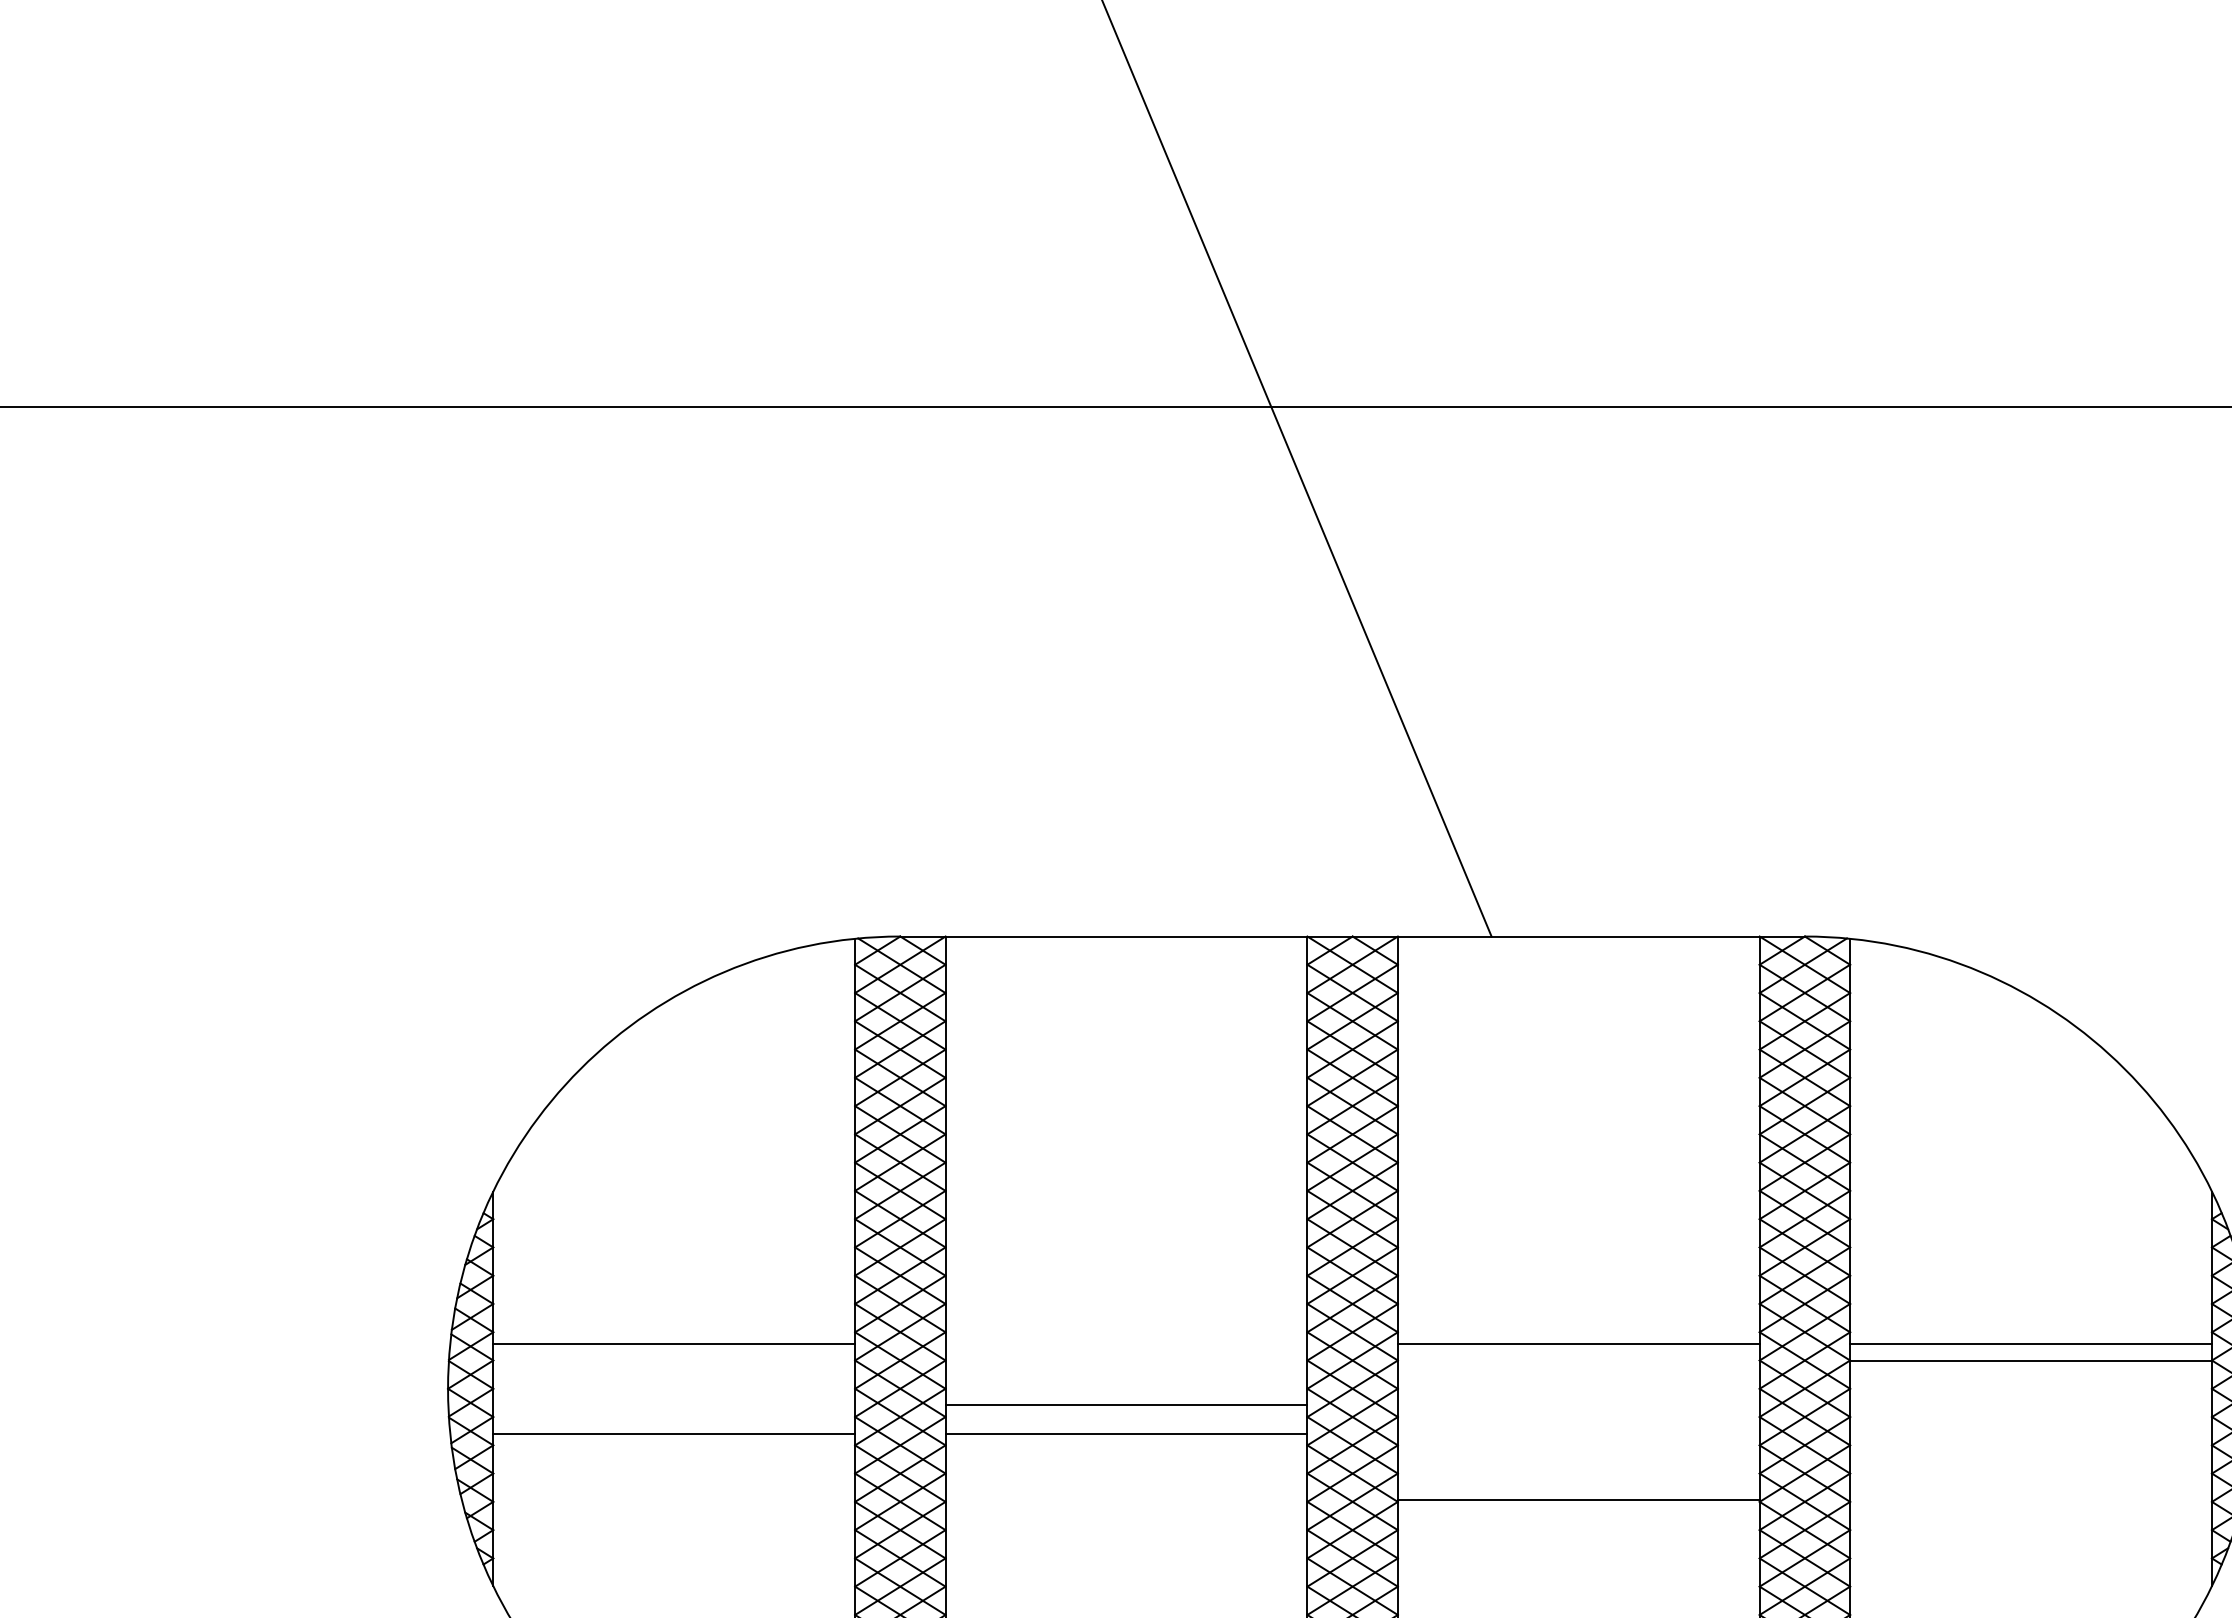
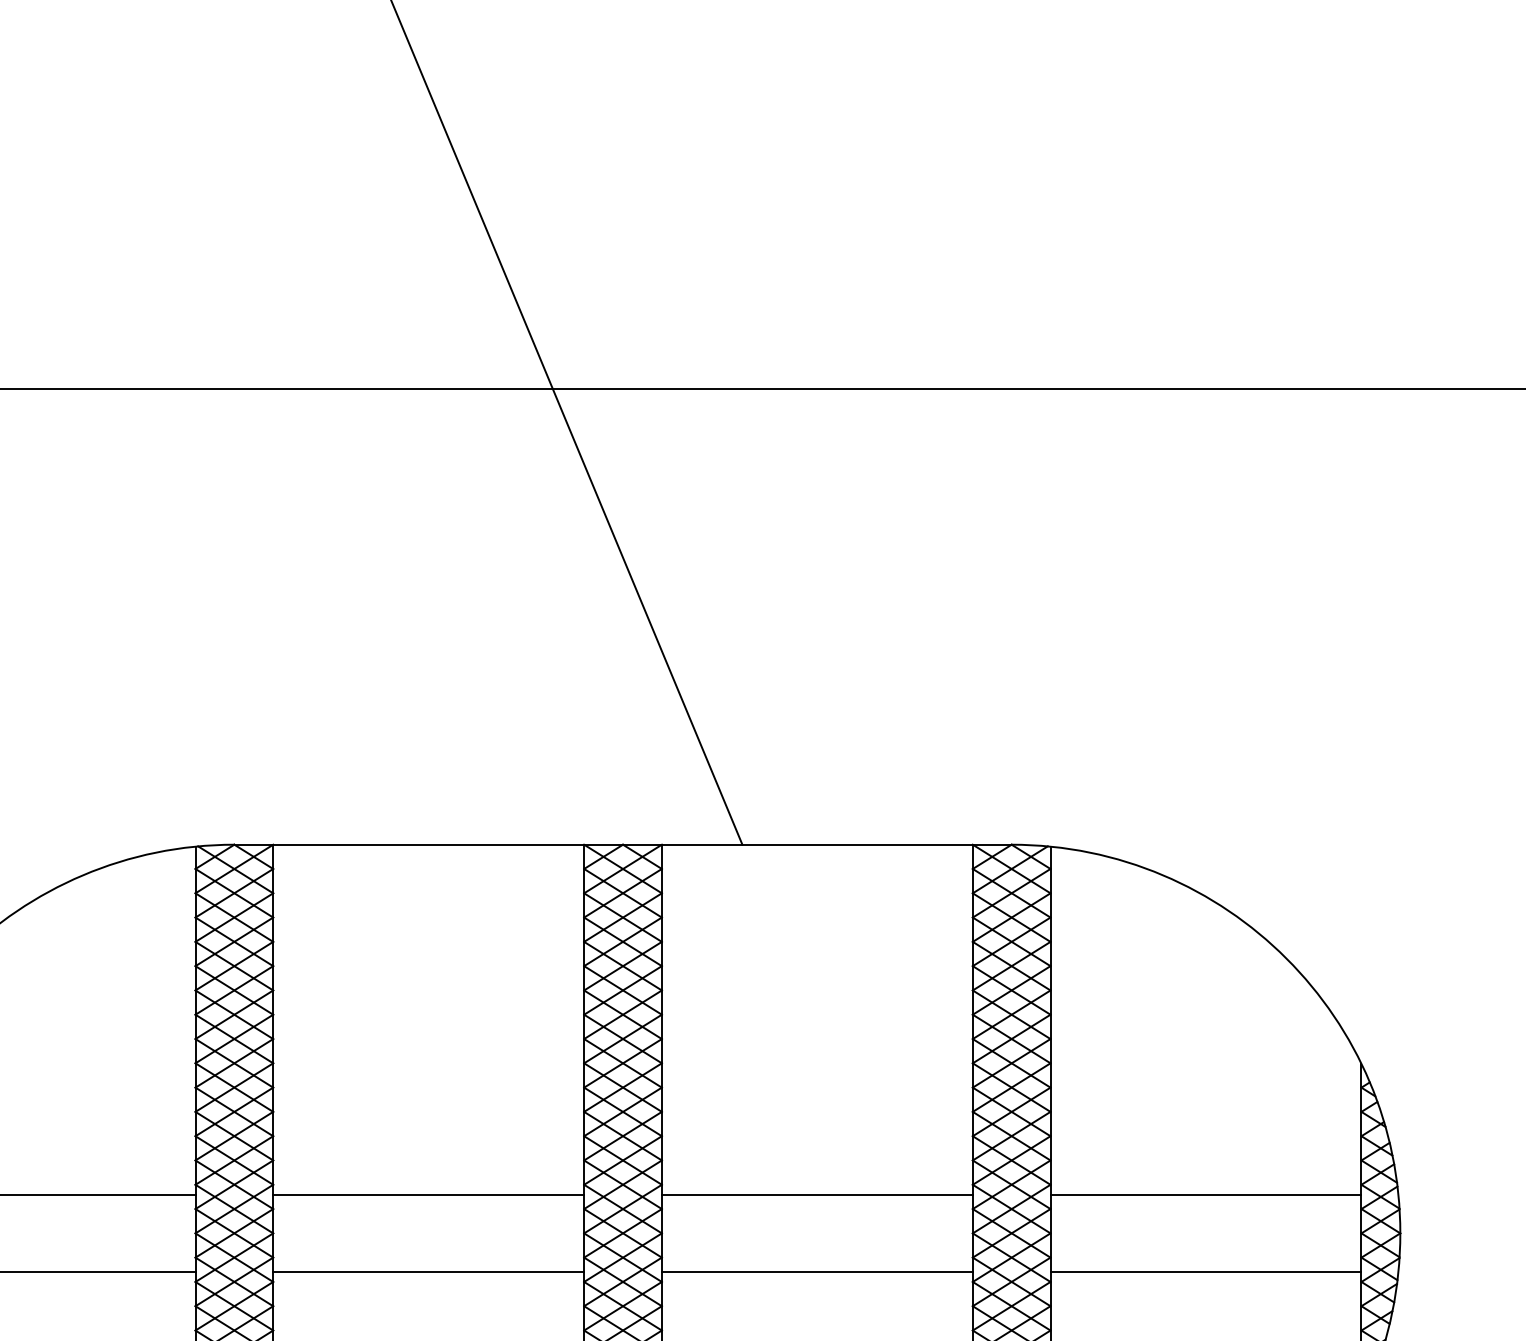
line: (2030, 1361) -> (1205, 1272), moved
line: (1126, 1404) -> (428, 1194), moved
line: (1578, 1500) -> (817, 1272), moved

